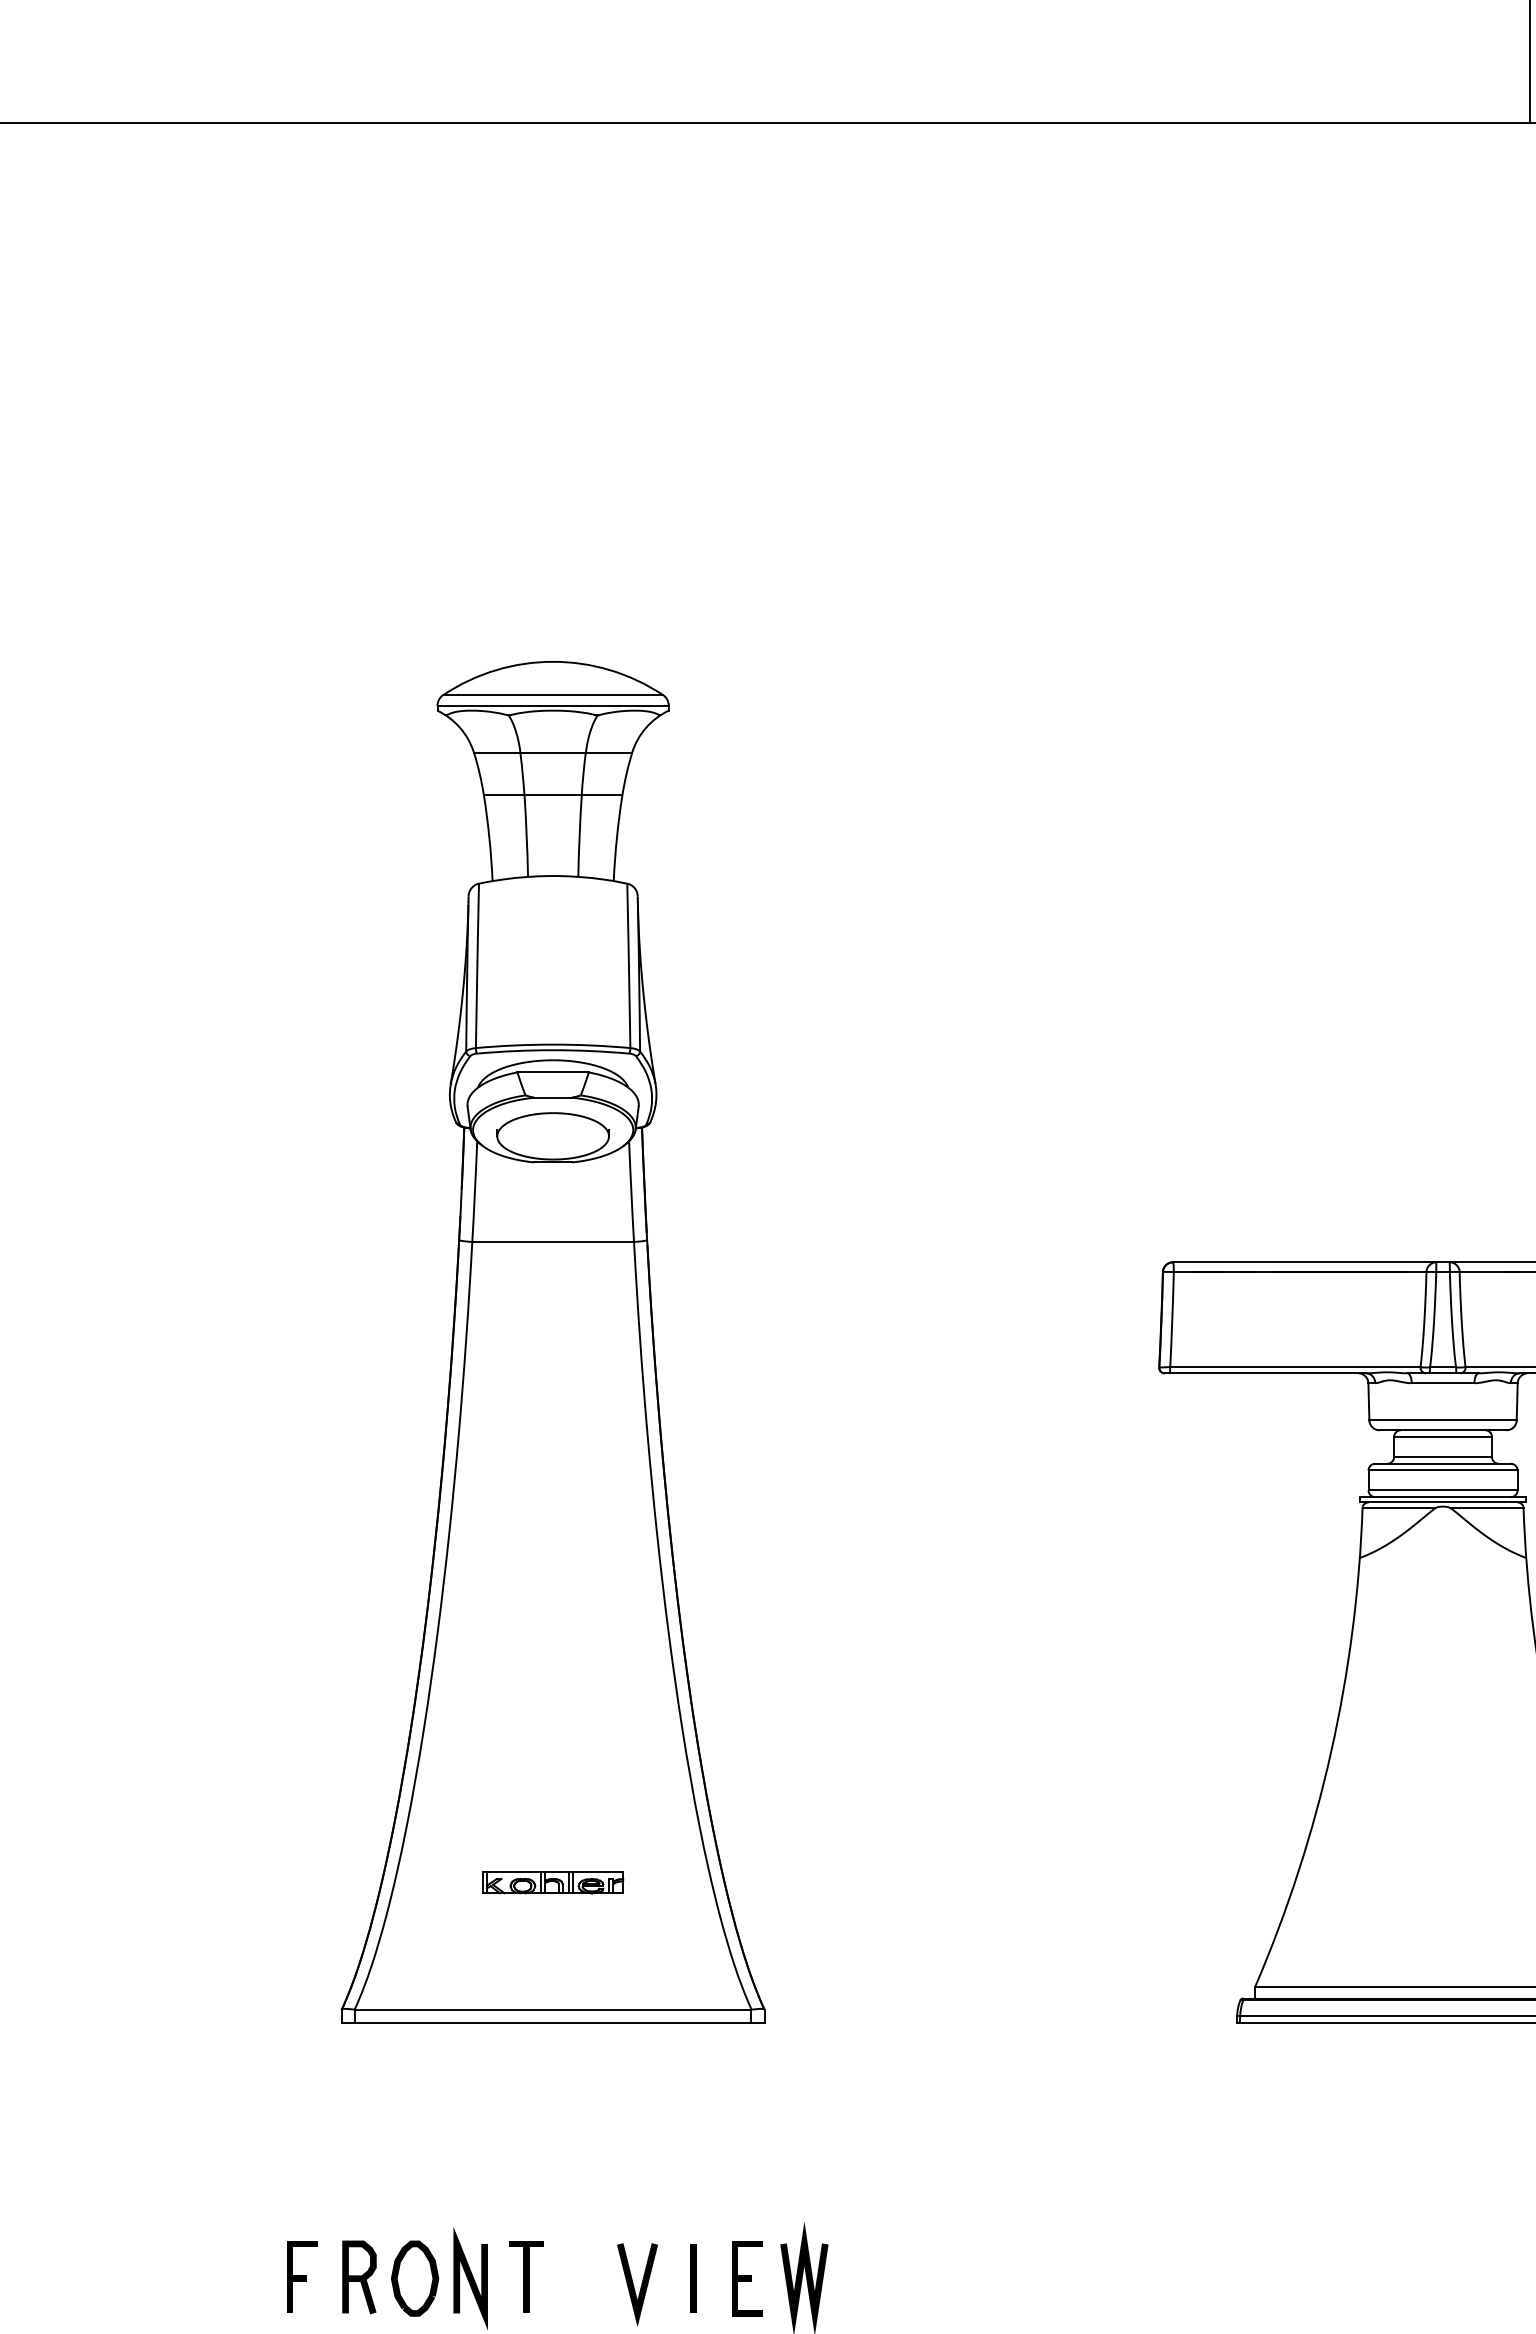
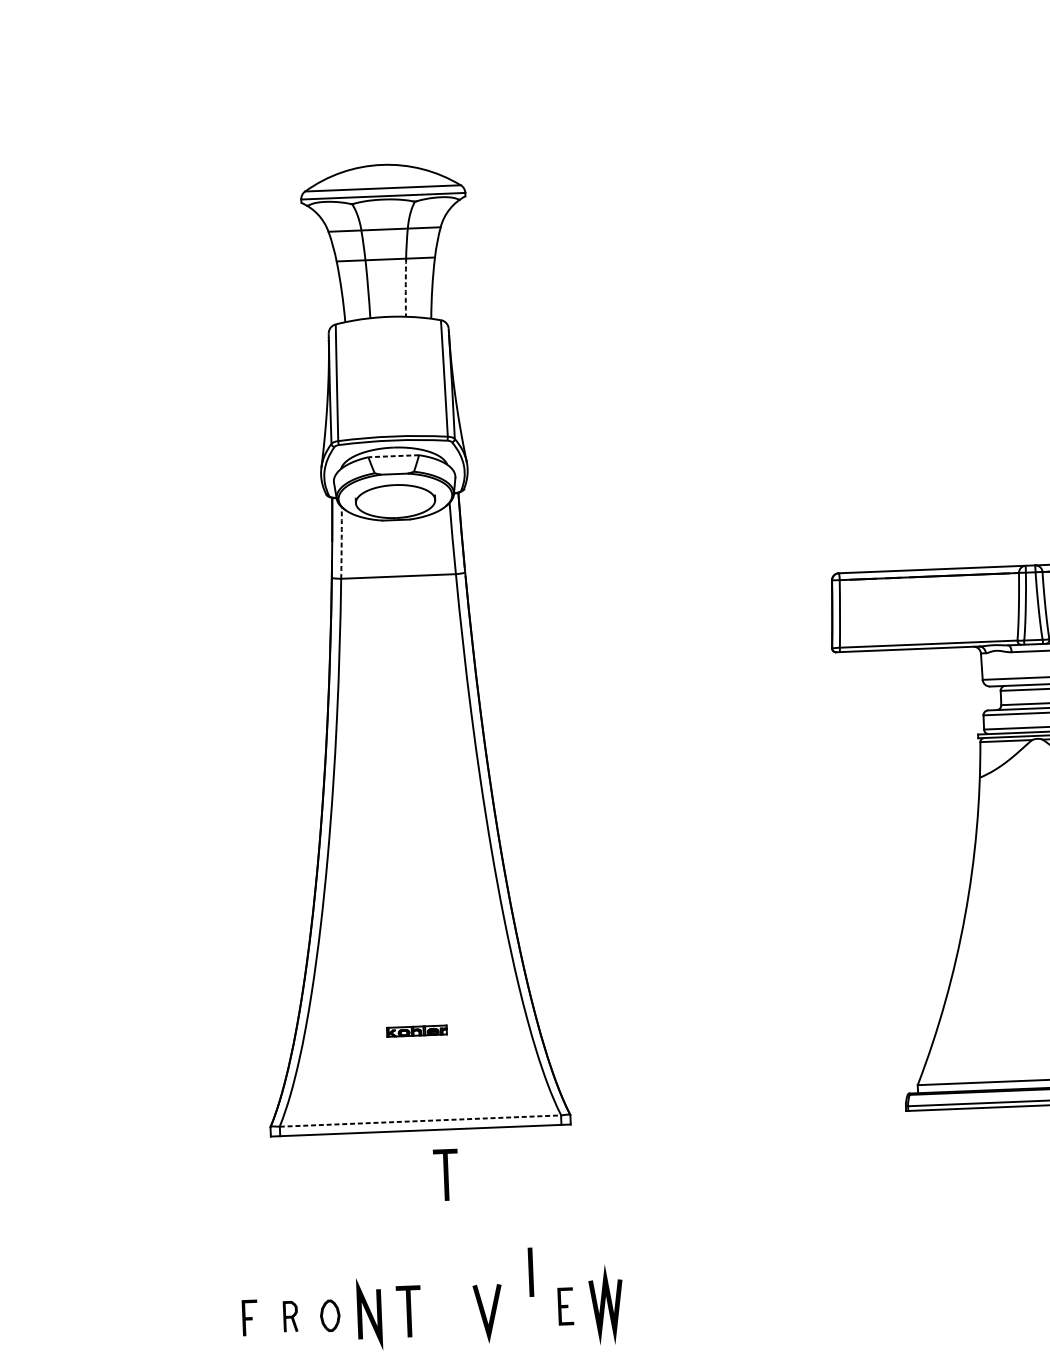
arc: (579, 836) -> (405, 288), solid -> dashed
line: (553, 1072) -> (393, 456), solid -> dashed
arc: (474, 1191) -> (341, 542), solid -> dashed
part: (553, 1882) -> (417, 1030), size x0.6
line: (553, 2009) -> (420, 1120), solid -> dashed
part: (586, 2086) -> (446, 1174), added
part: (302, 2276) -> (250, 1317), size x0.7
part: (359, 2277) -> (290, 1316), size x0.6
part: (415, 2278) -> (330, 1315), size x0.6
line: (693, 2278) -> (531, 1272), moved
part: (747, 2278) -> (565, 1306), size x0.7

